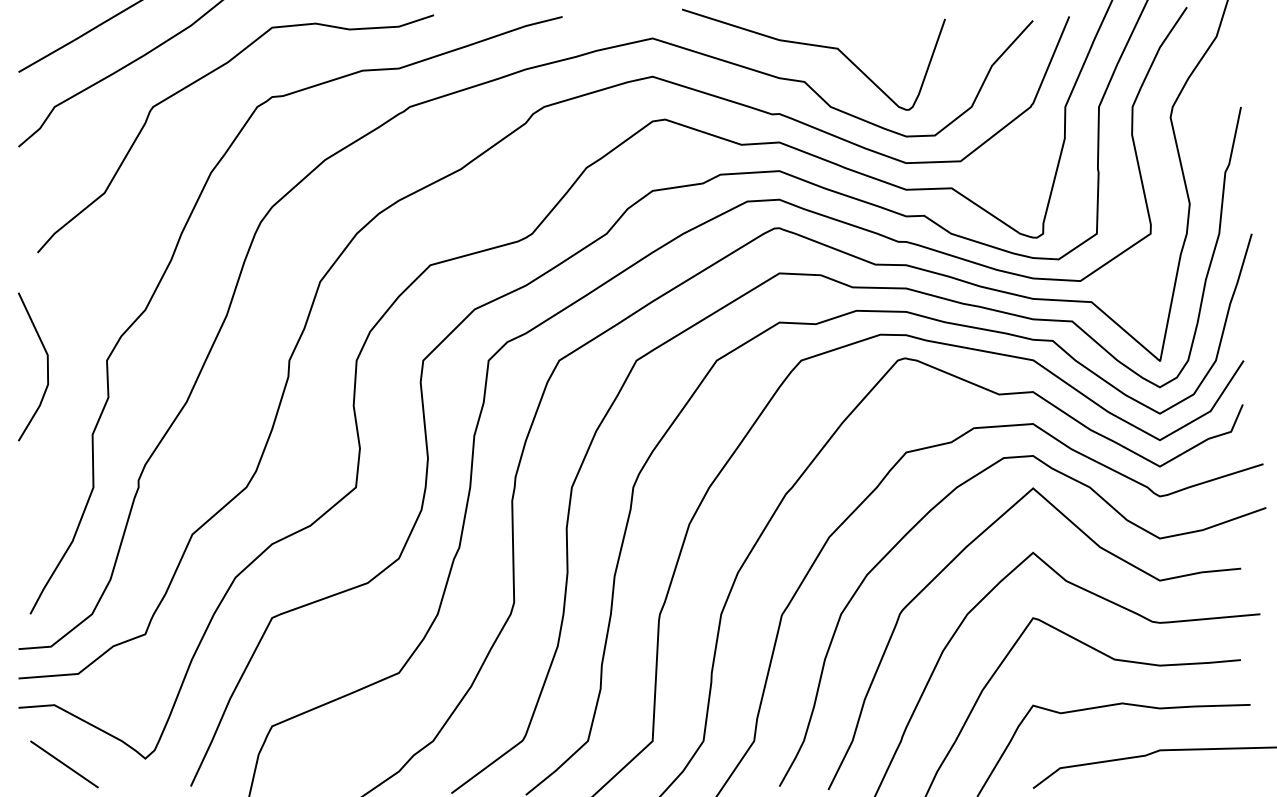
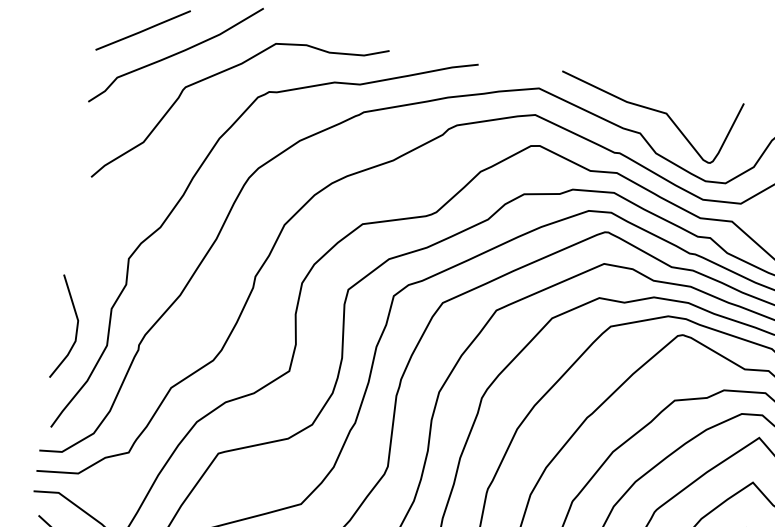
line: (47, 366) -> (76, 328), moved

